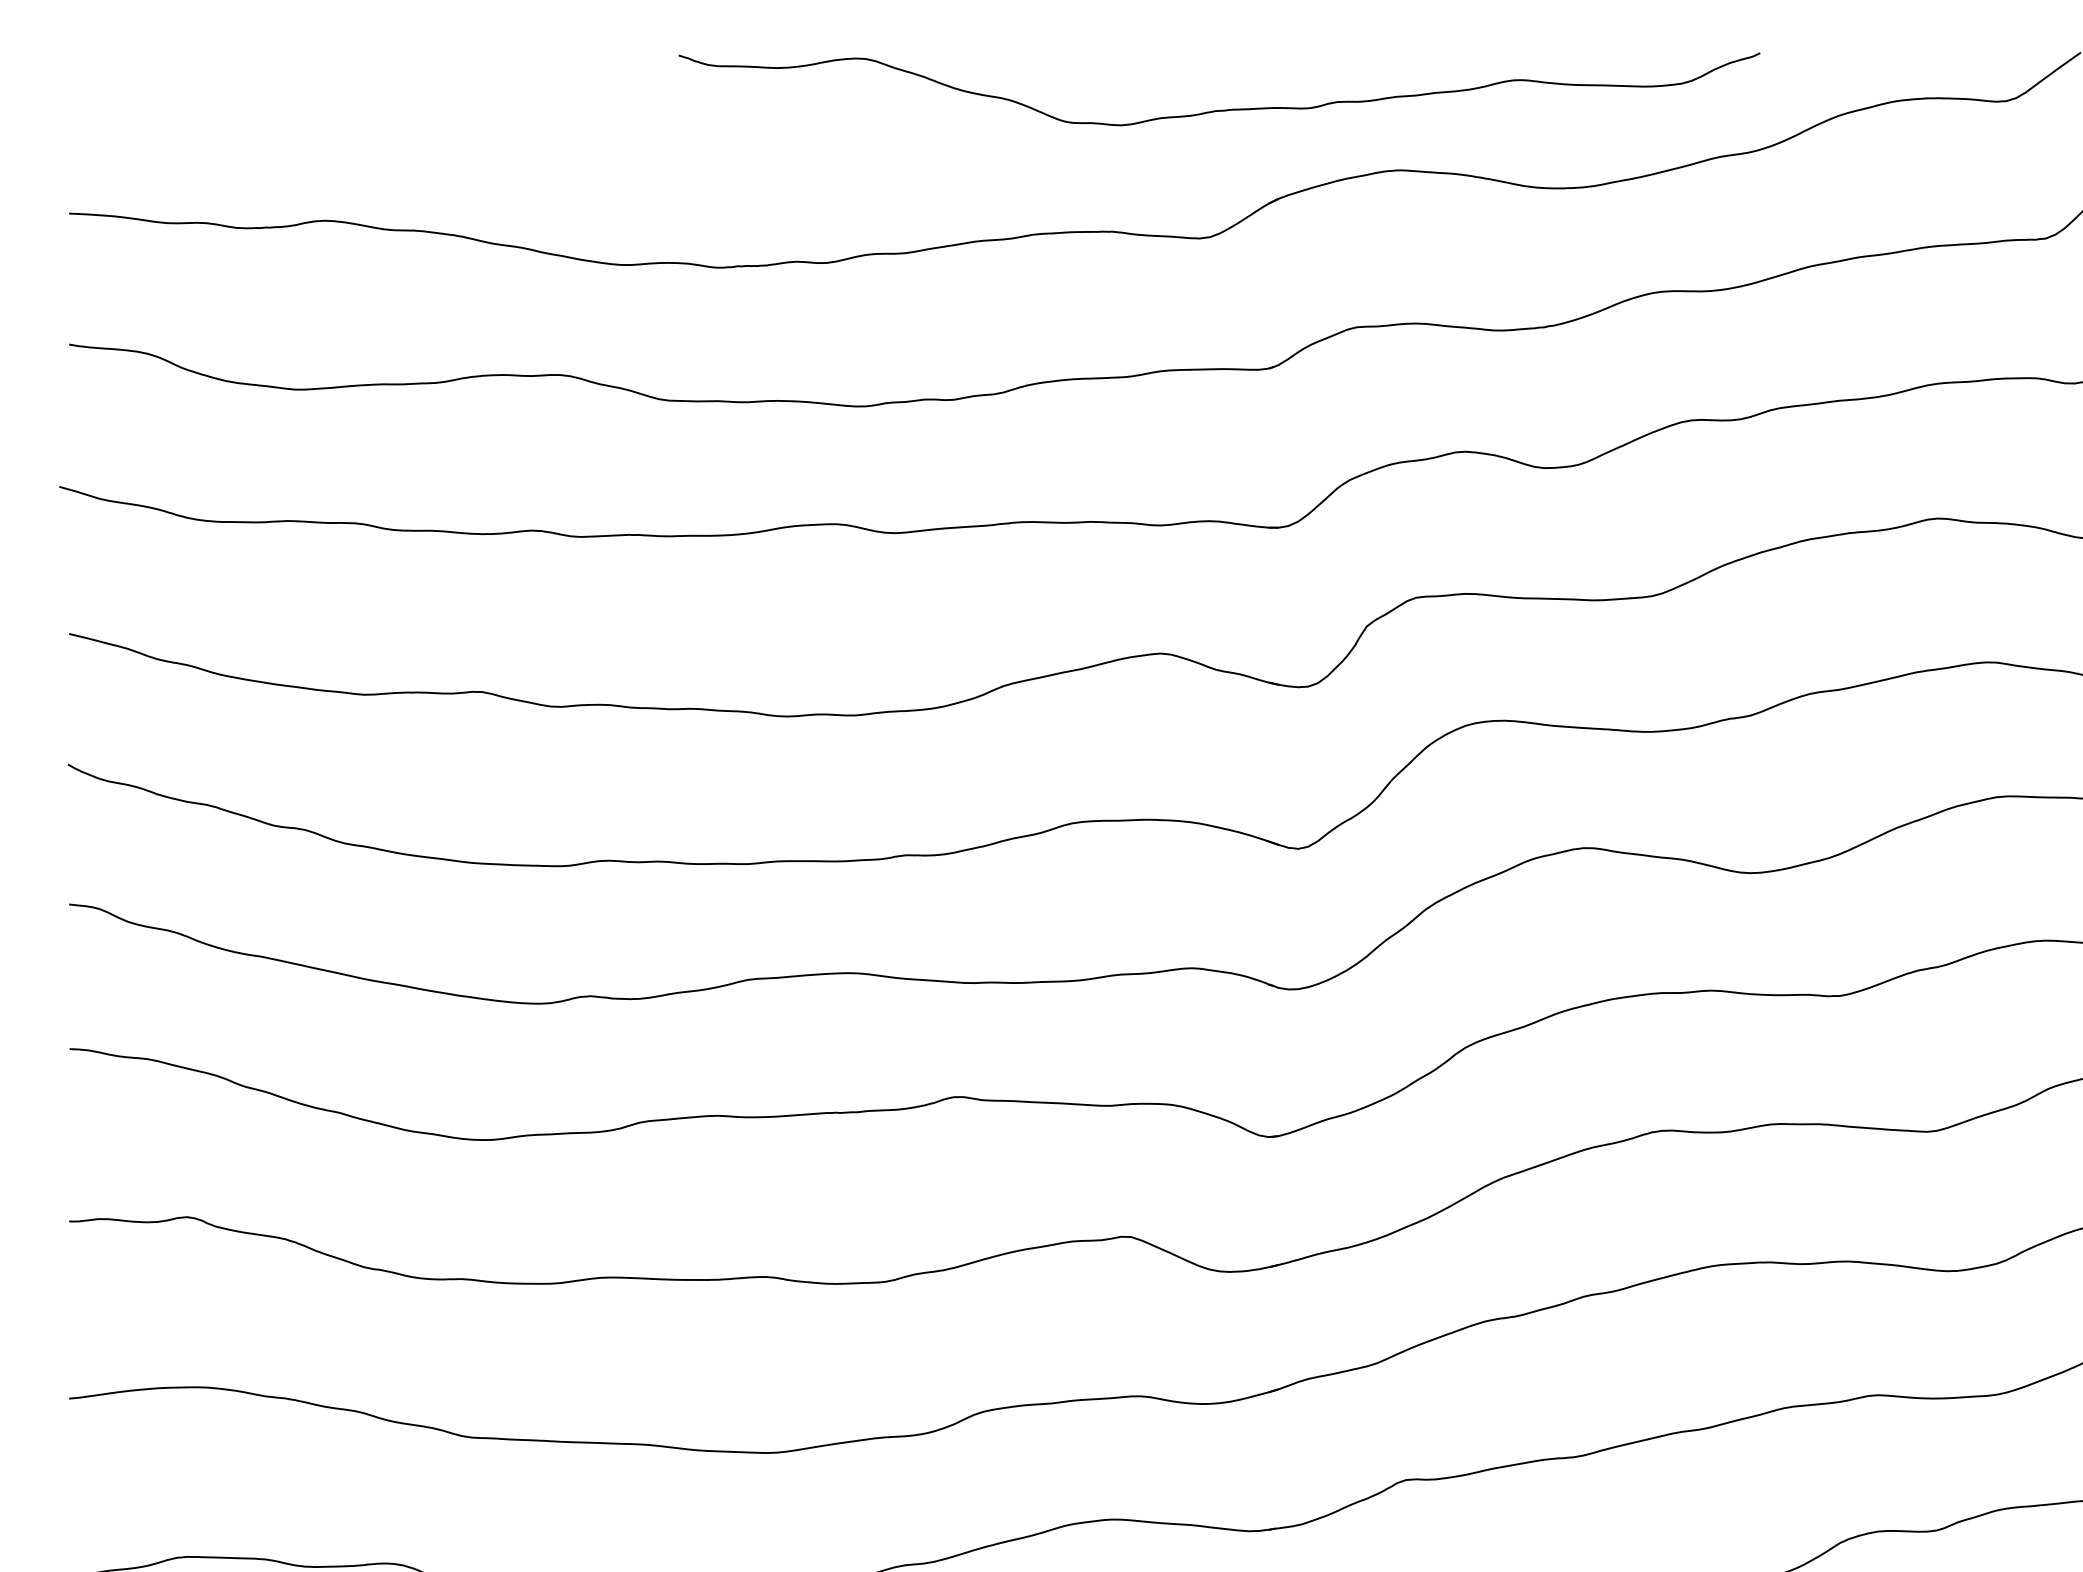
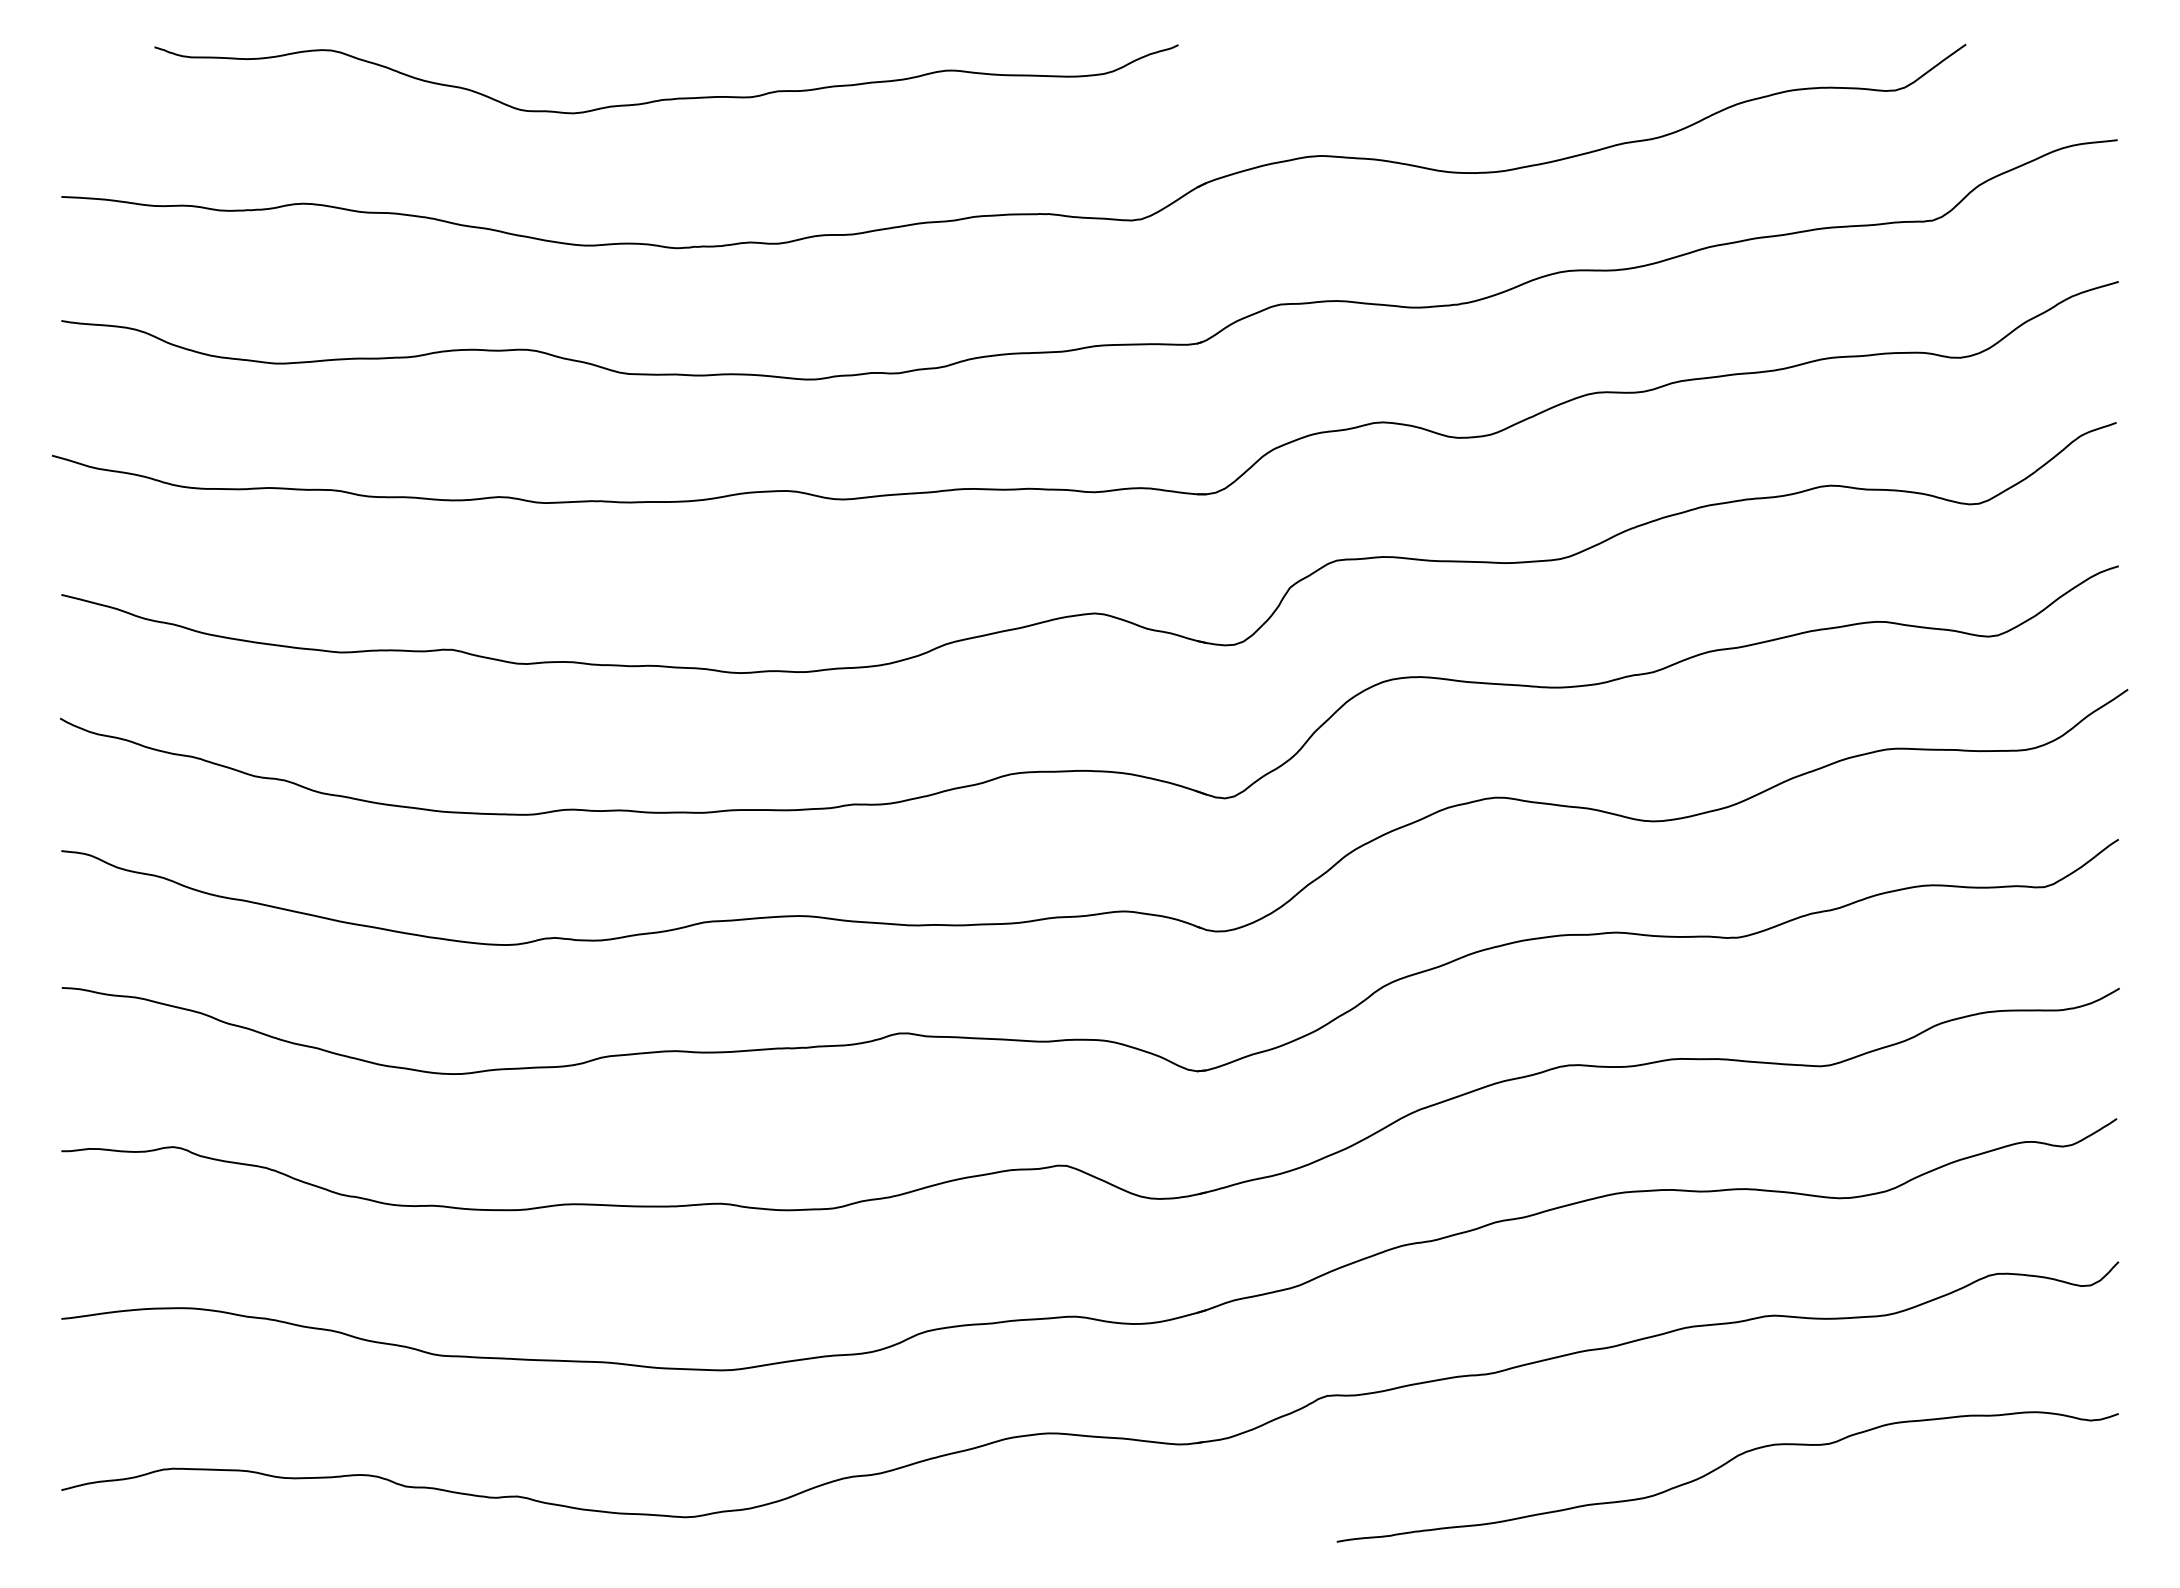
curve: (1219, 109) -> (666, 98), moved

